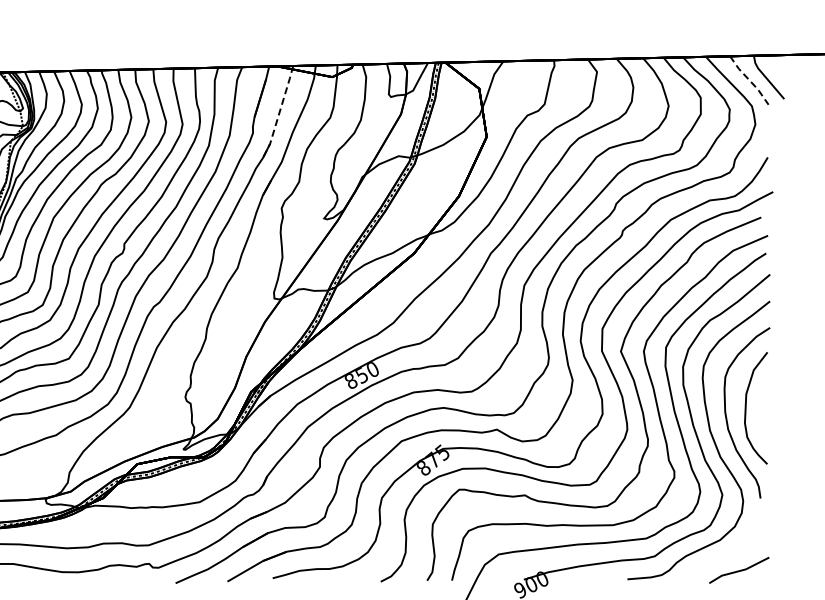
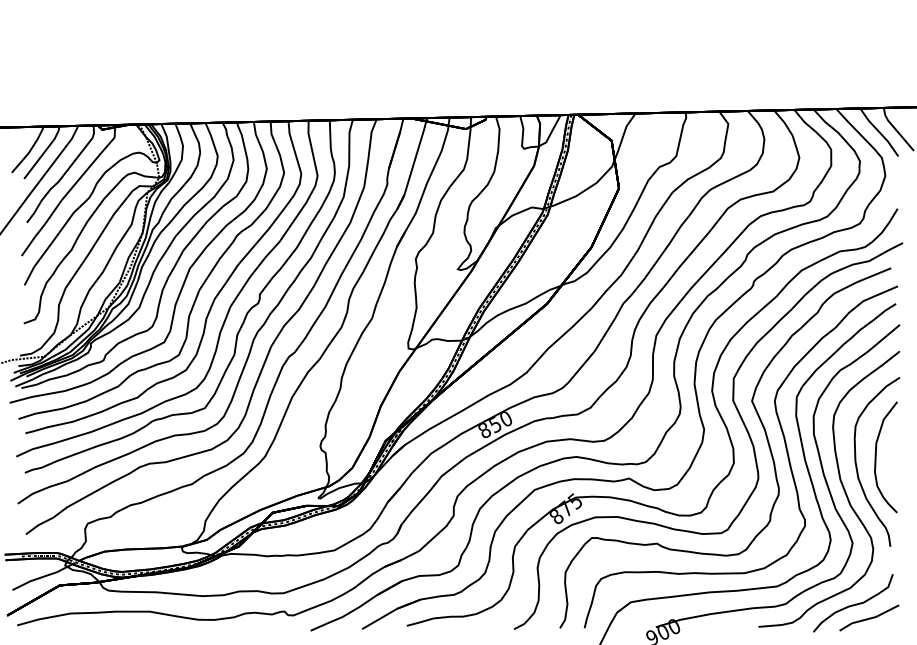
line: (749, 80) -> (879, 132), dashed -> solid
line: (279, 111) -> (413, 163), dashed -> solid
curve: (723, 556) -> (853, 604), added

